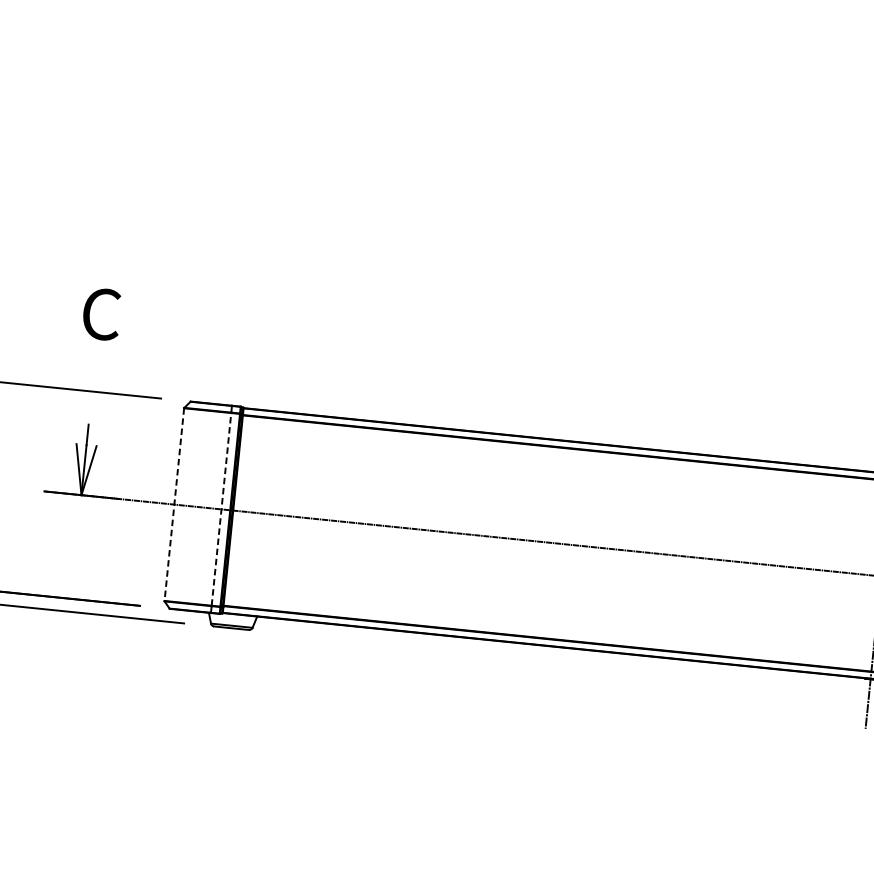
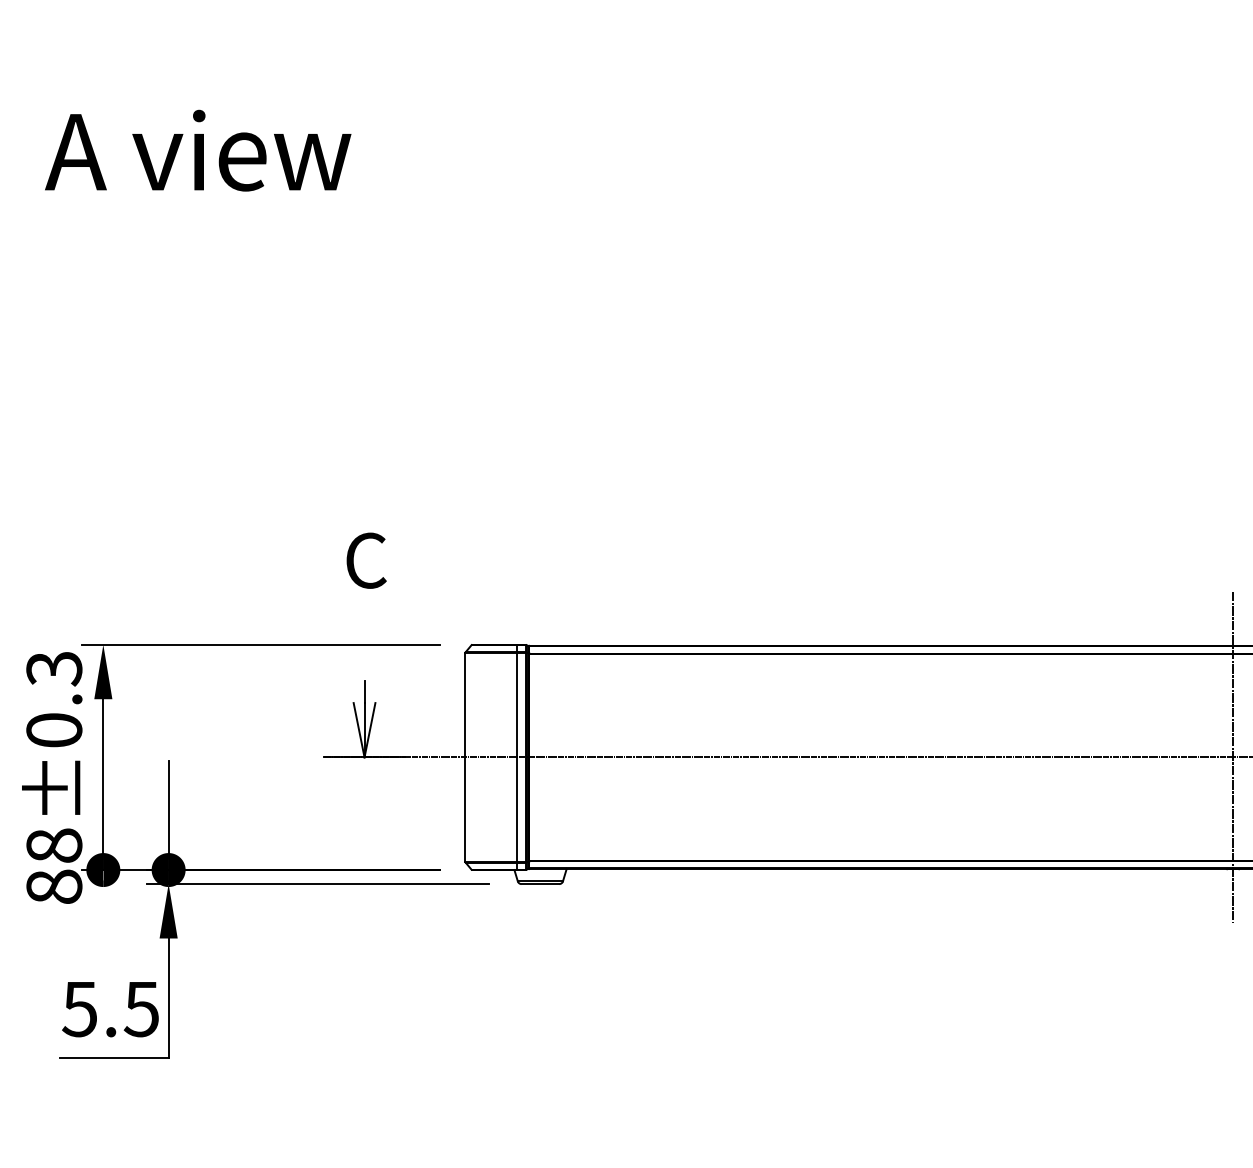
line: (174, 504) -> (465, 757), dashed -> solid
line: (221, 509) -> (516, 757), dashed -> solid

